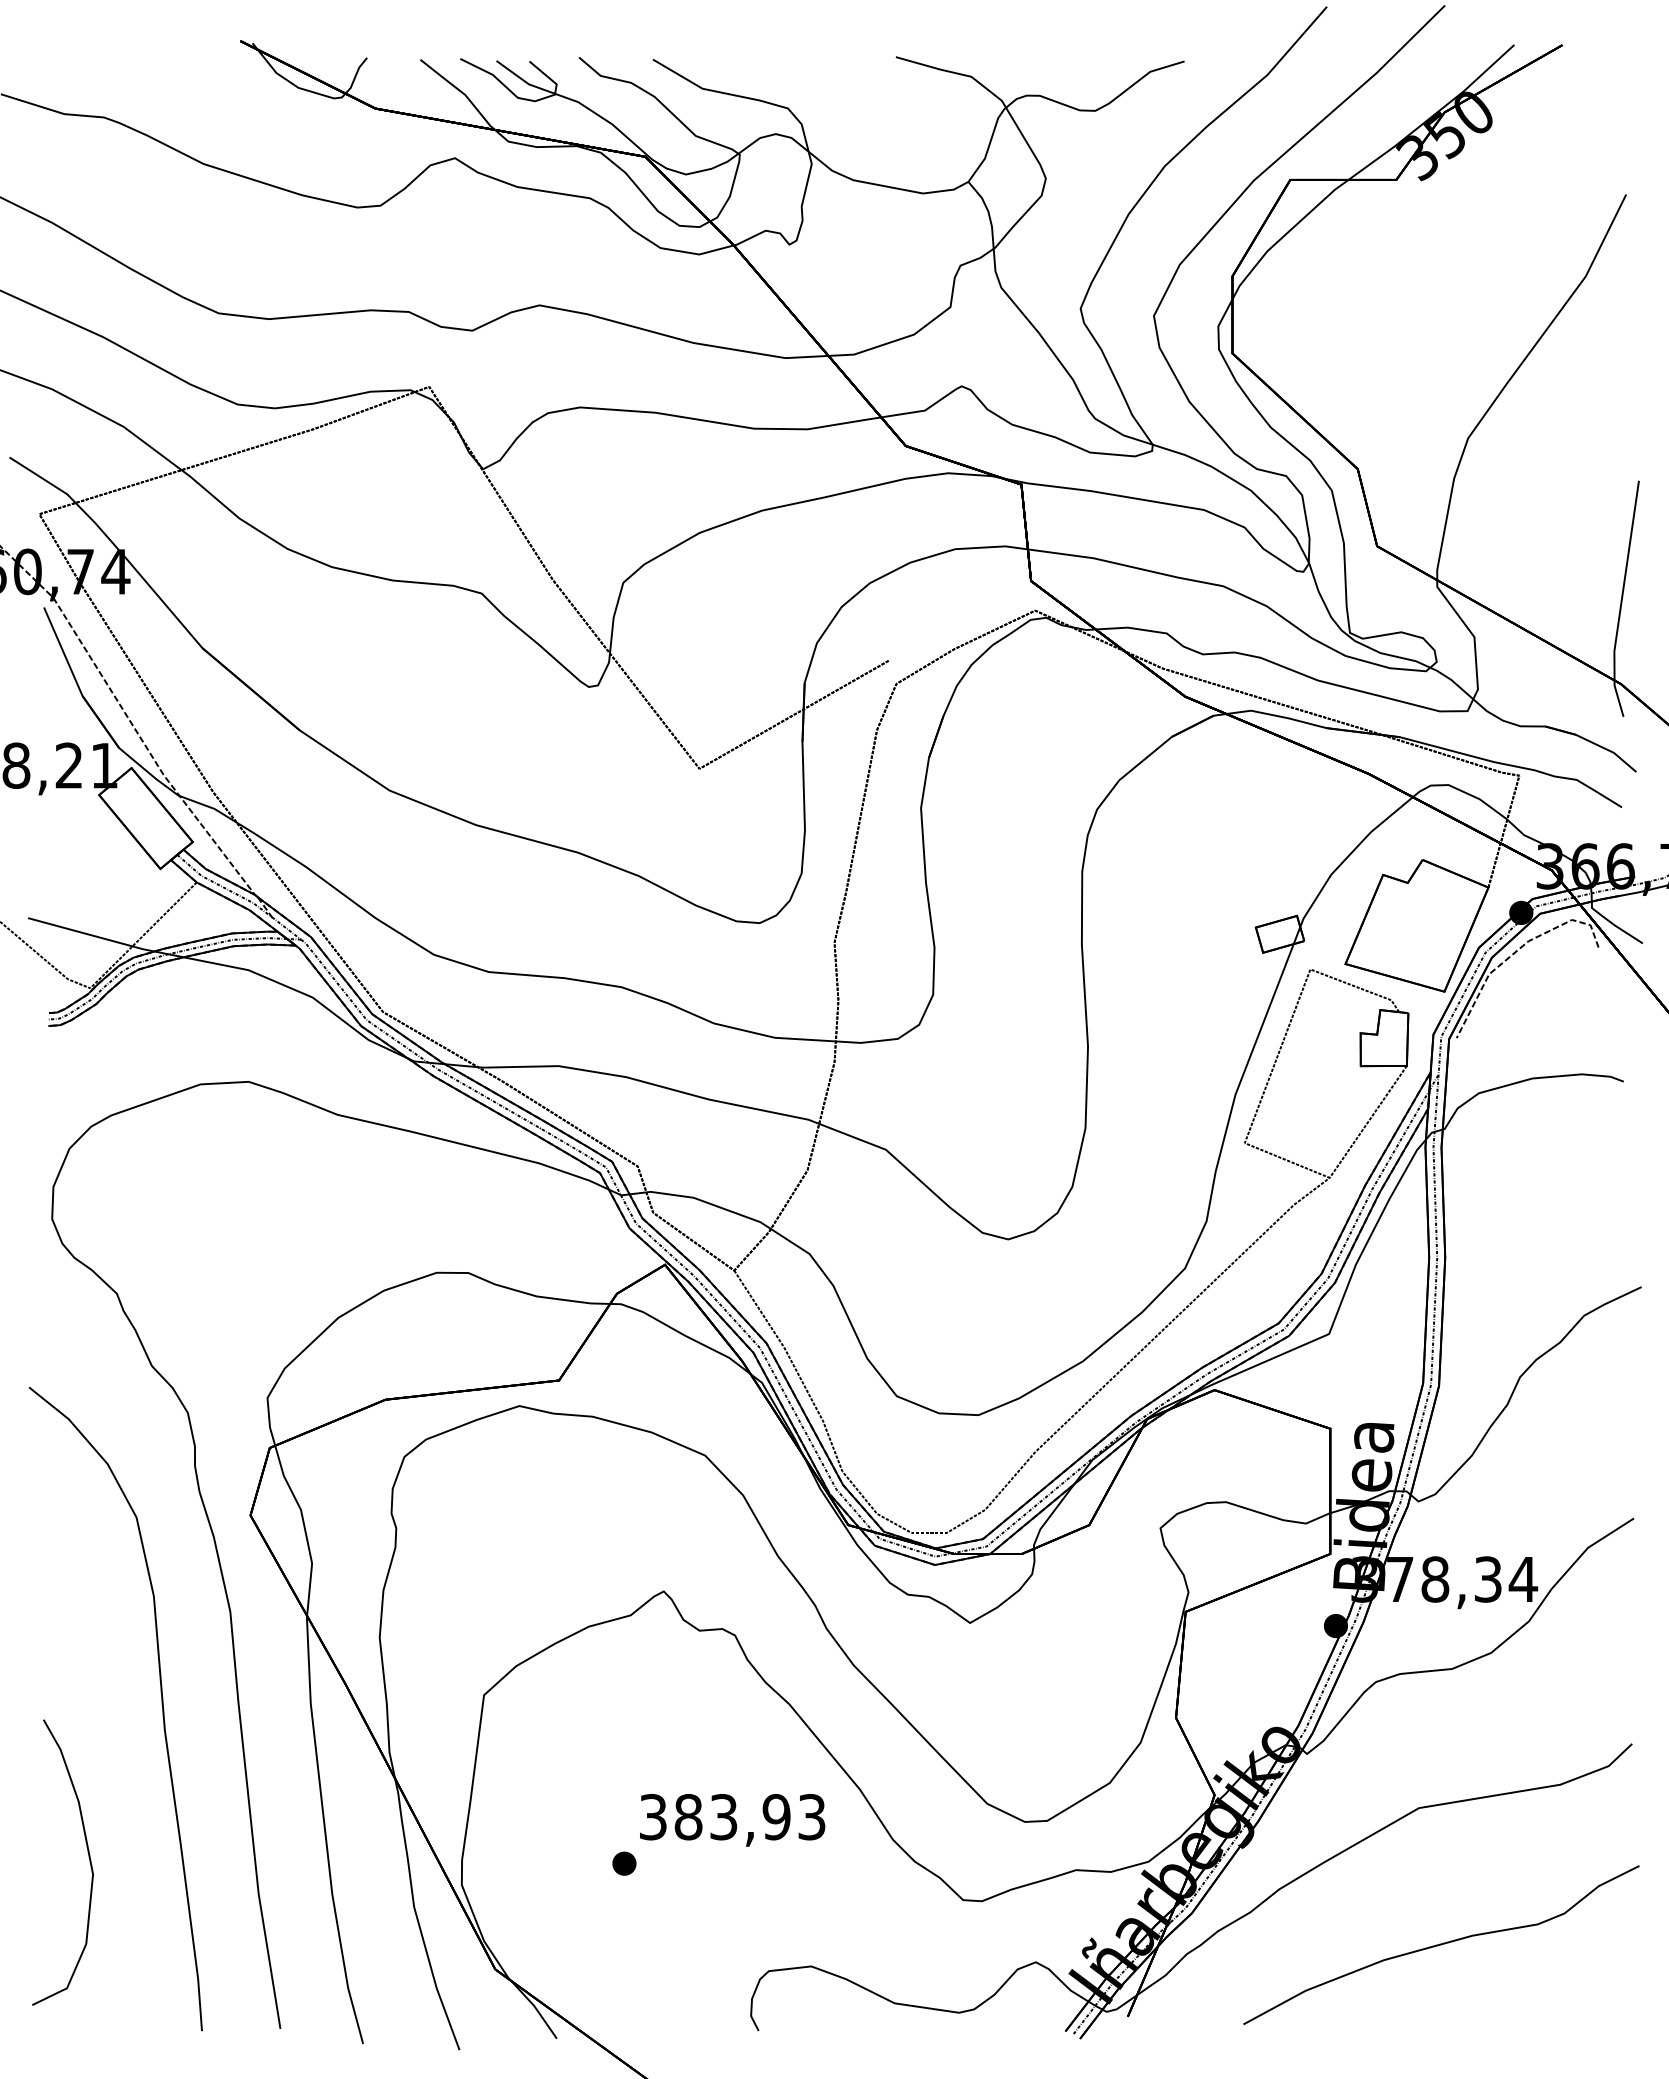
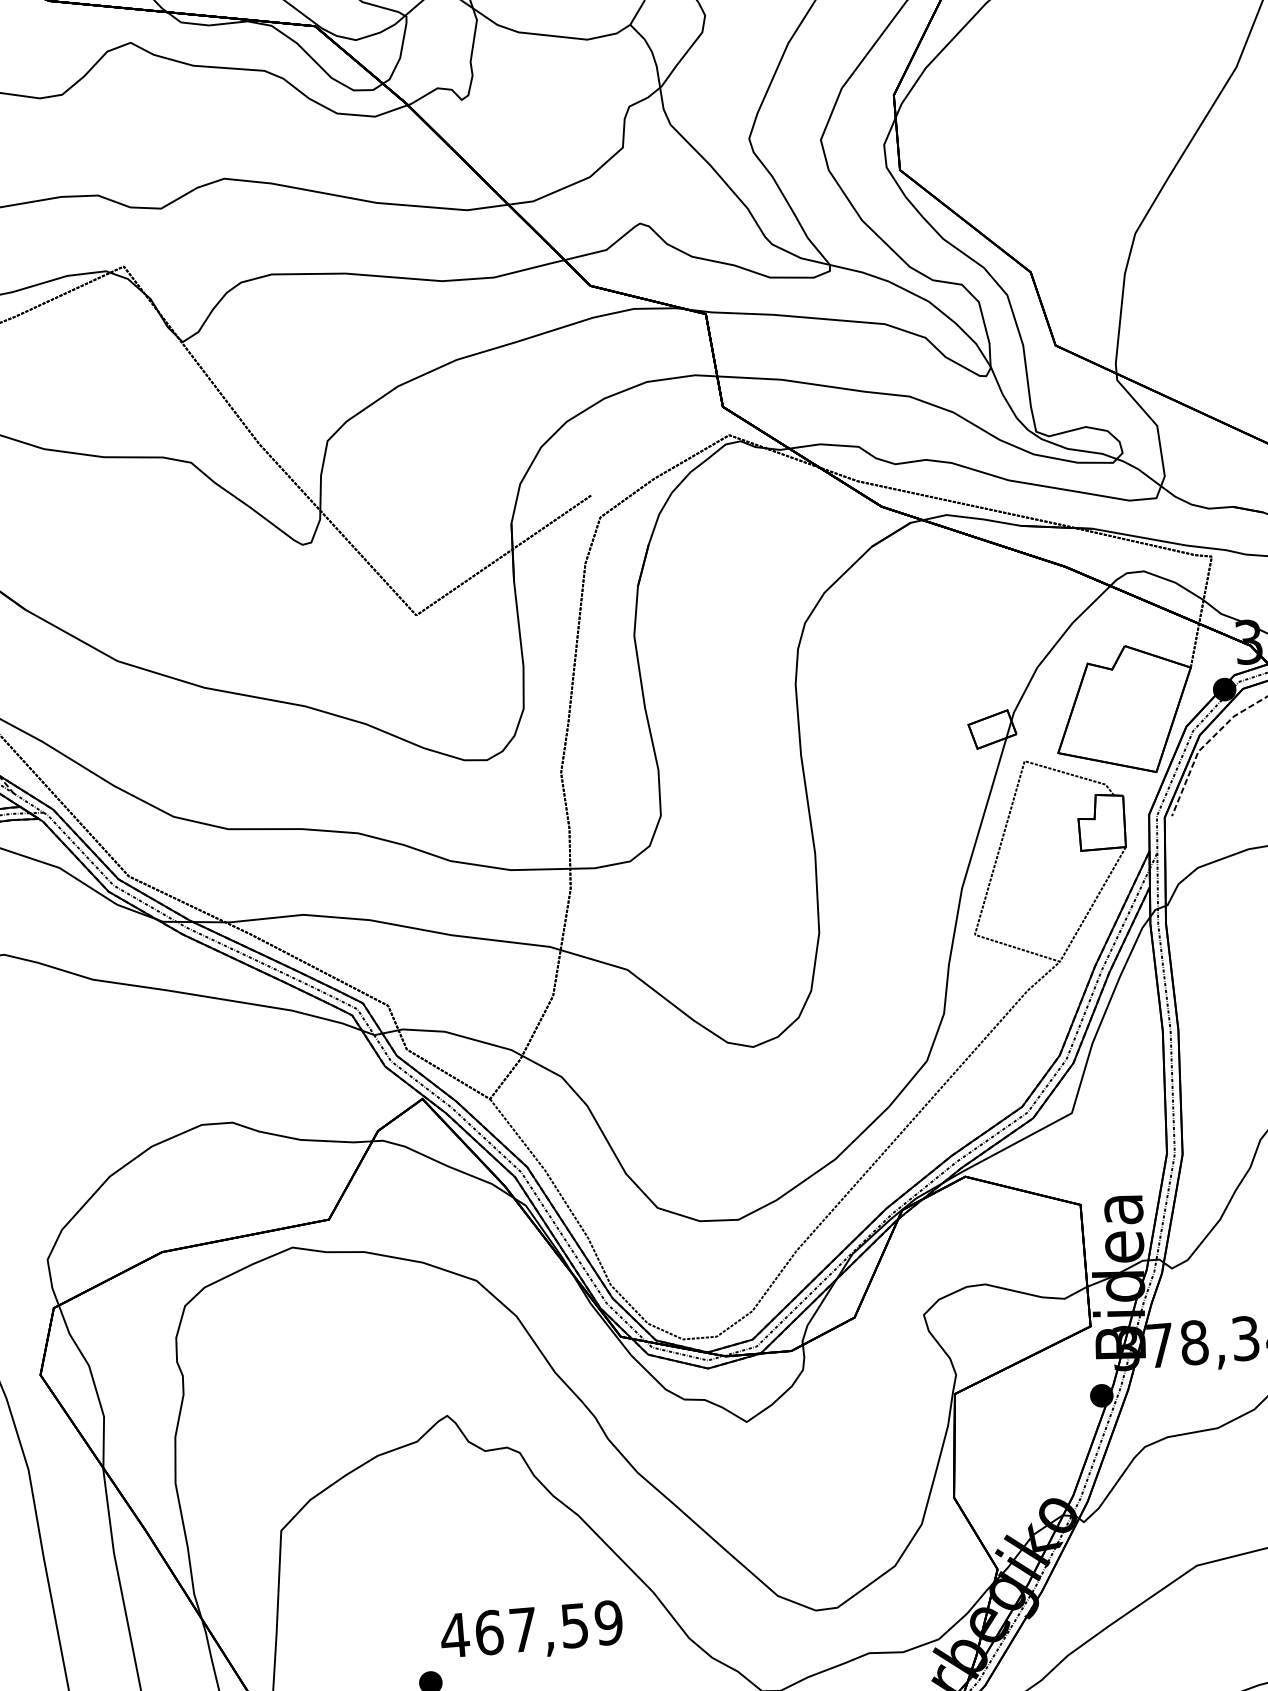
text: (731, 1817) -> (530, 1629), 383,93 -> 467,59

